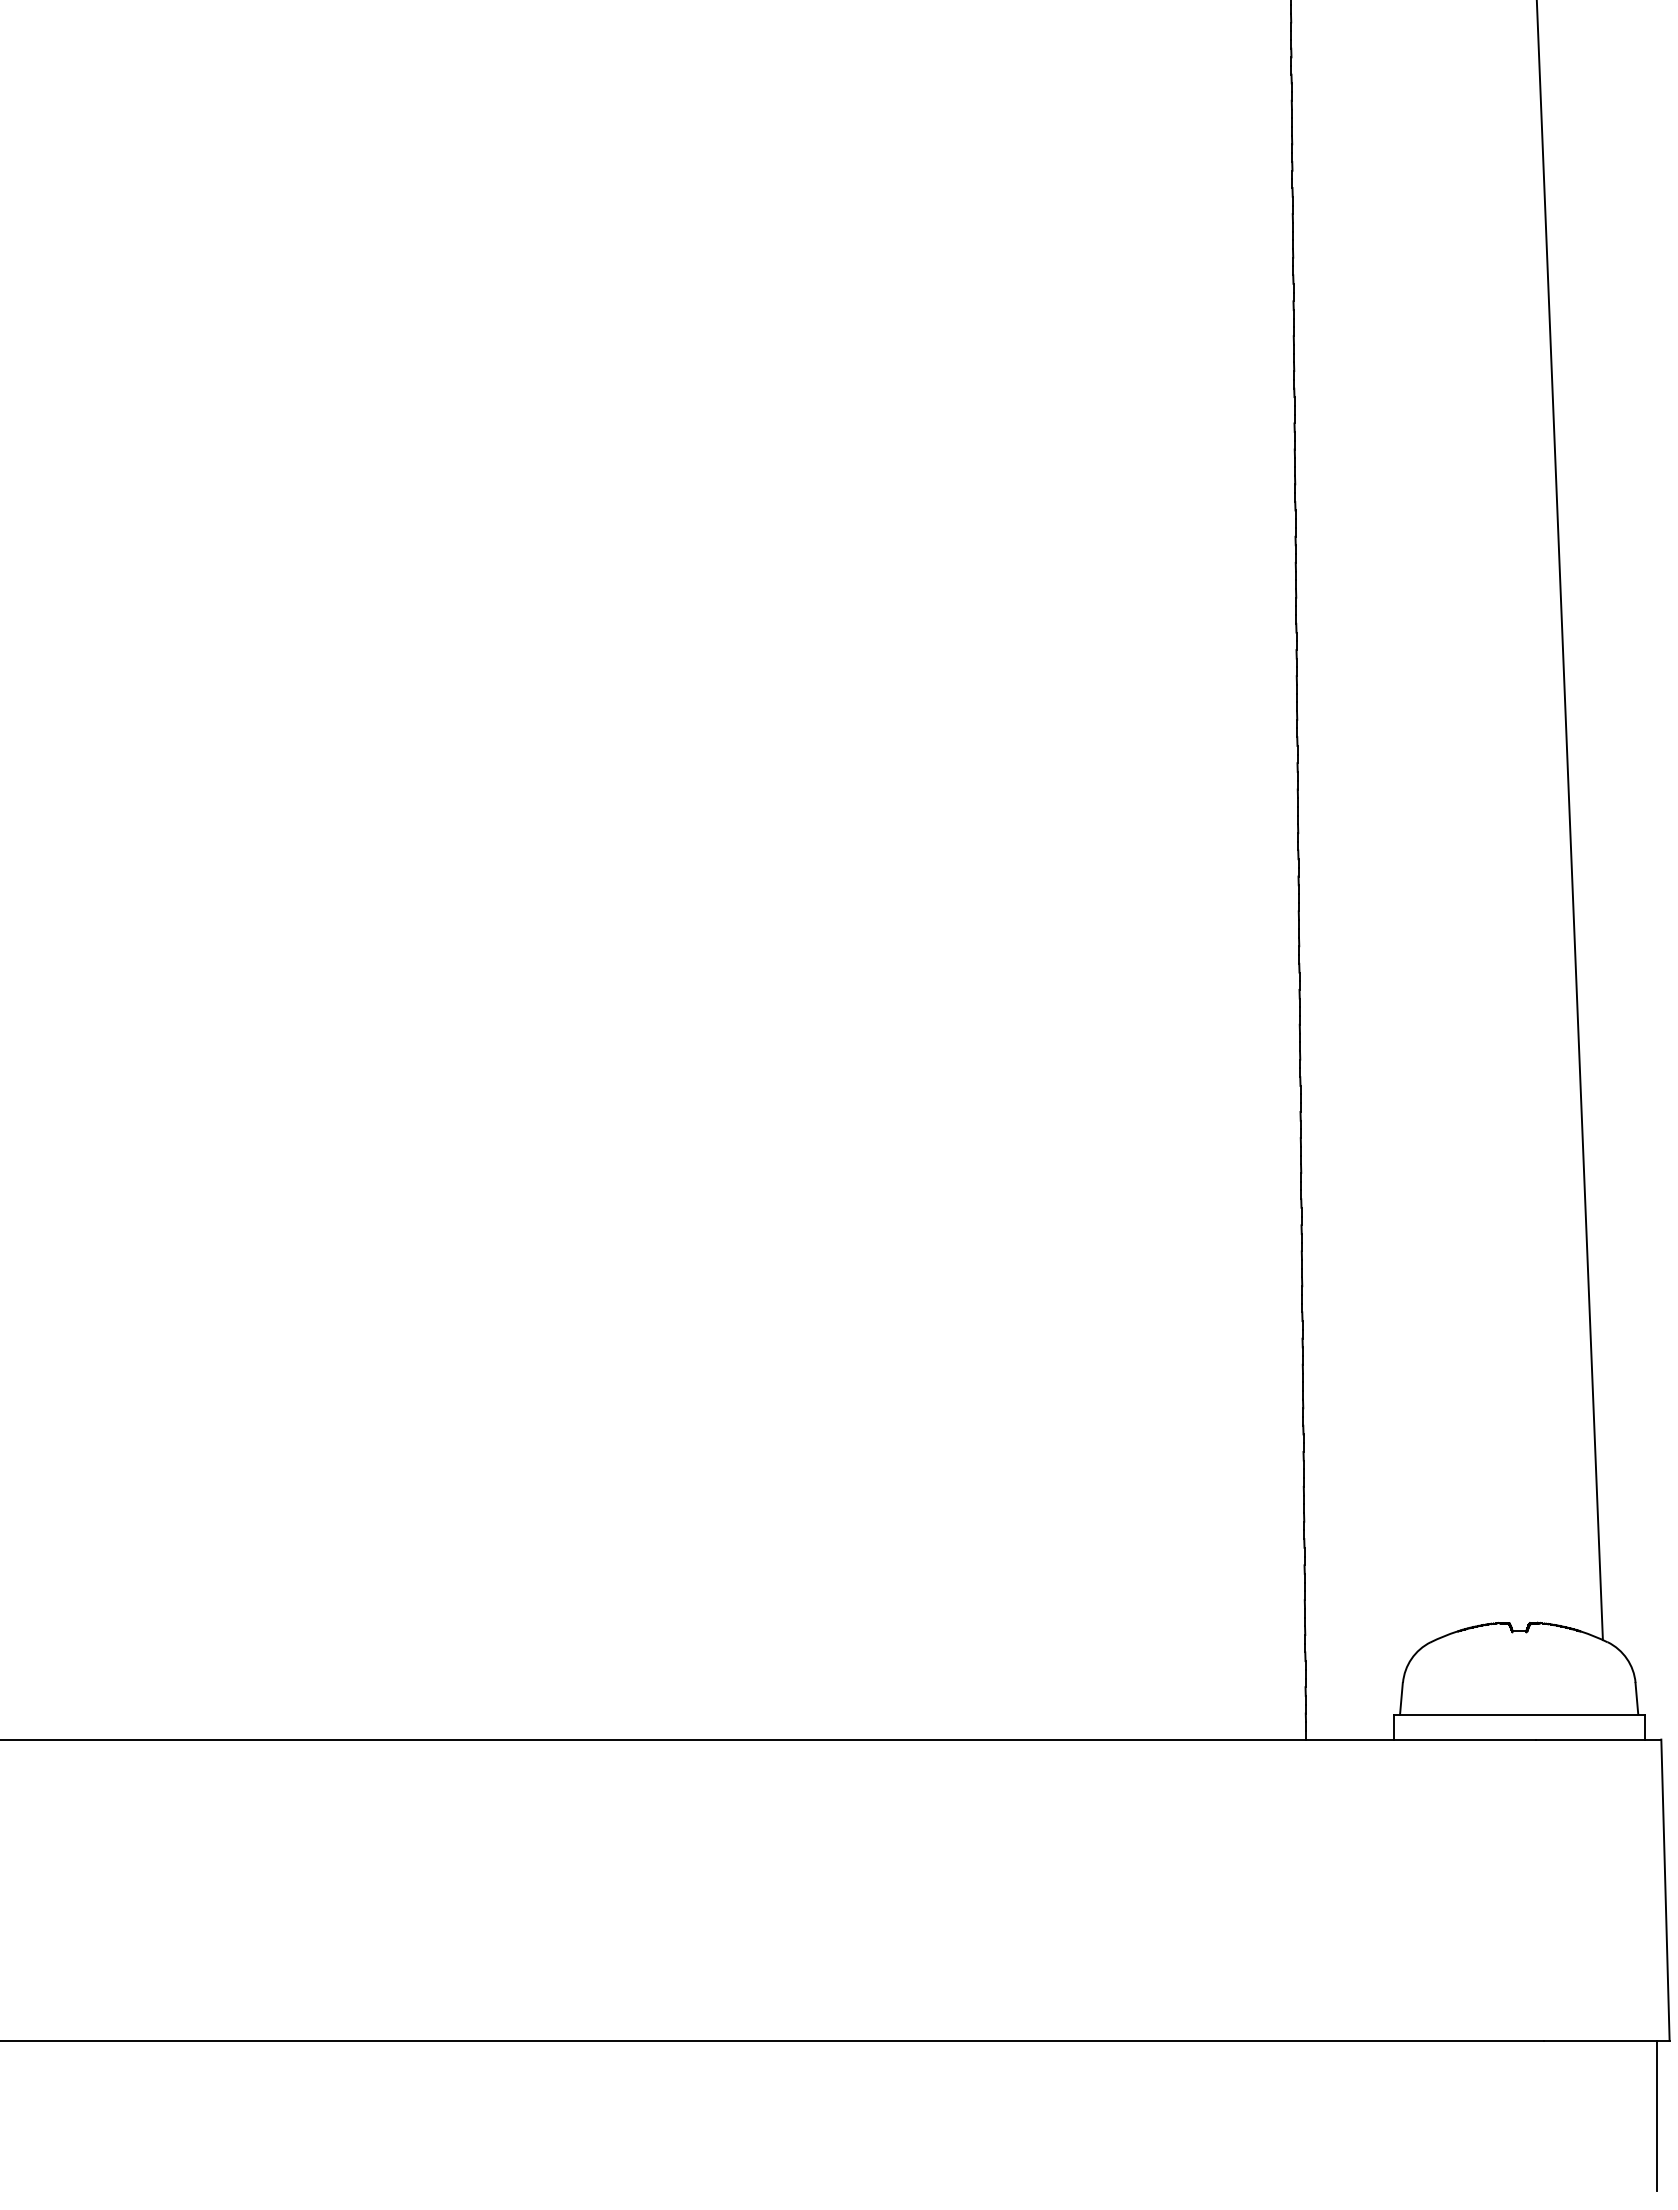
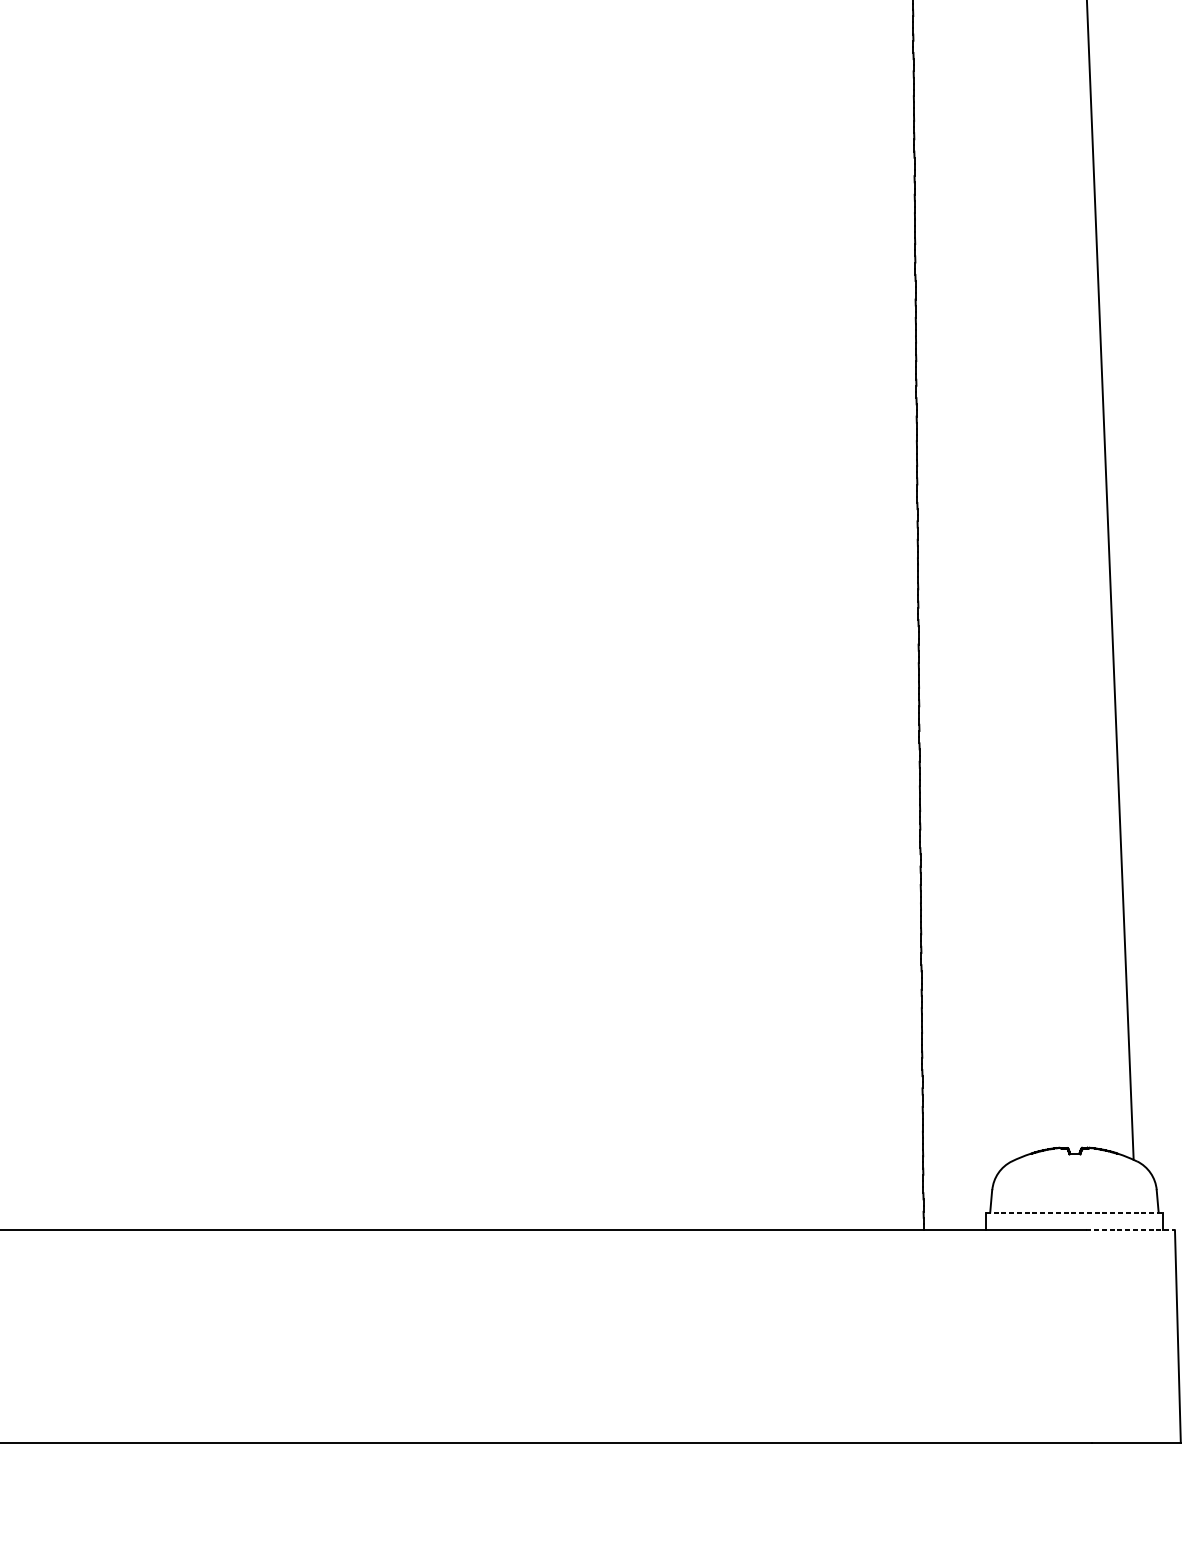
line: (1519, 1714) -> (1074, 1212), solid -> dashed
line: (1598, 1739) -> (1130, 1230), solid -> dashed
line: (1657, 2115) -> (1172, 1496), removed

